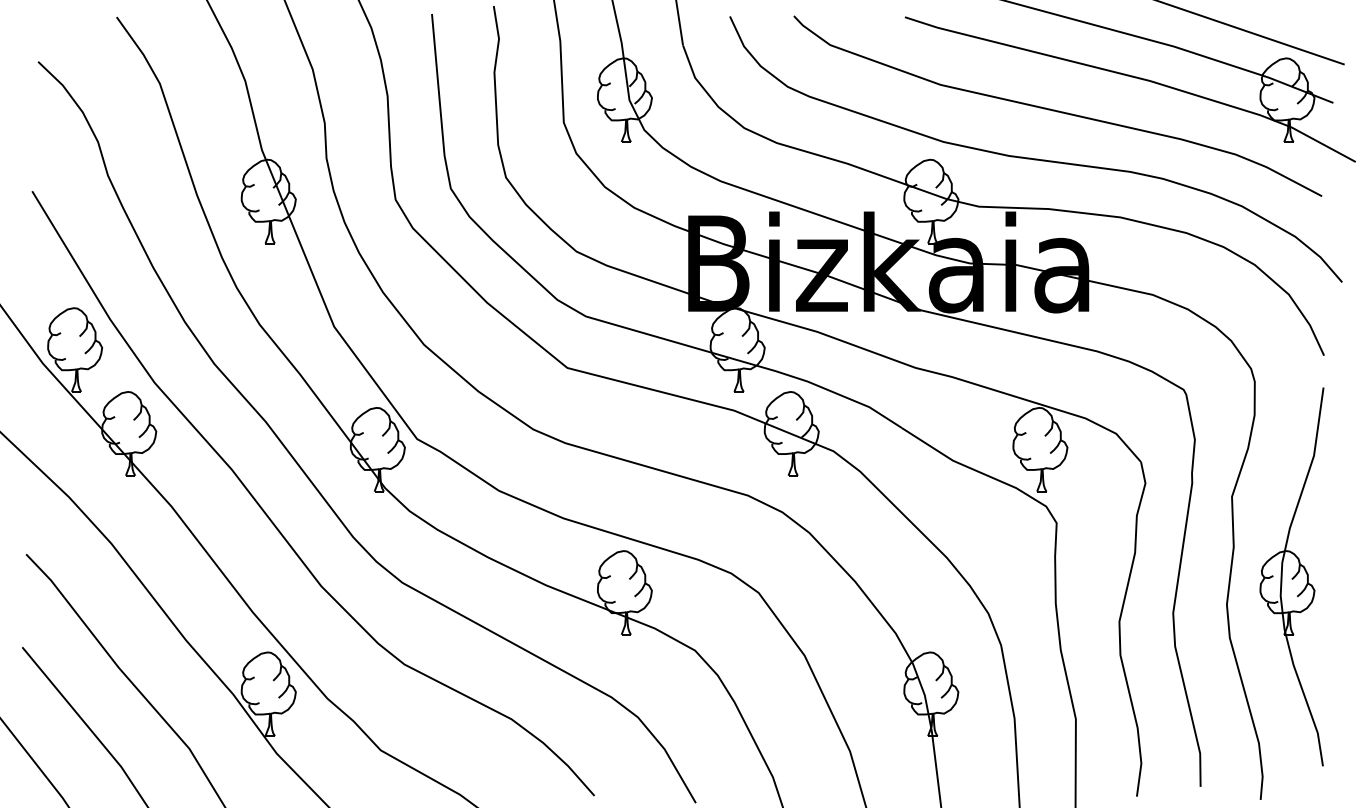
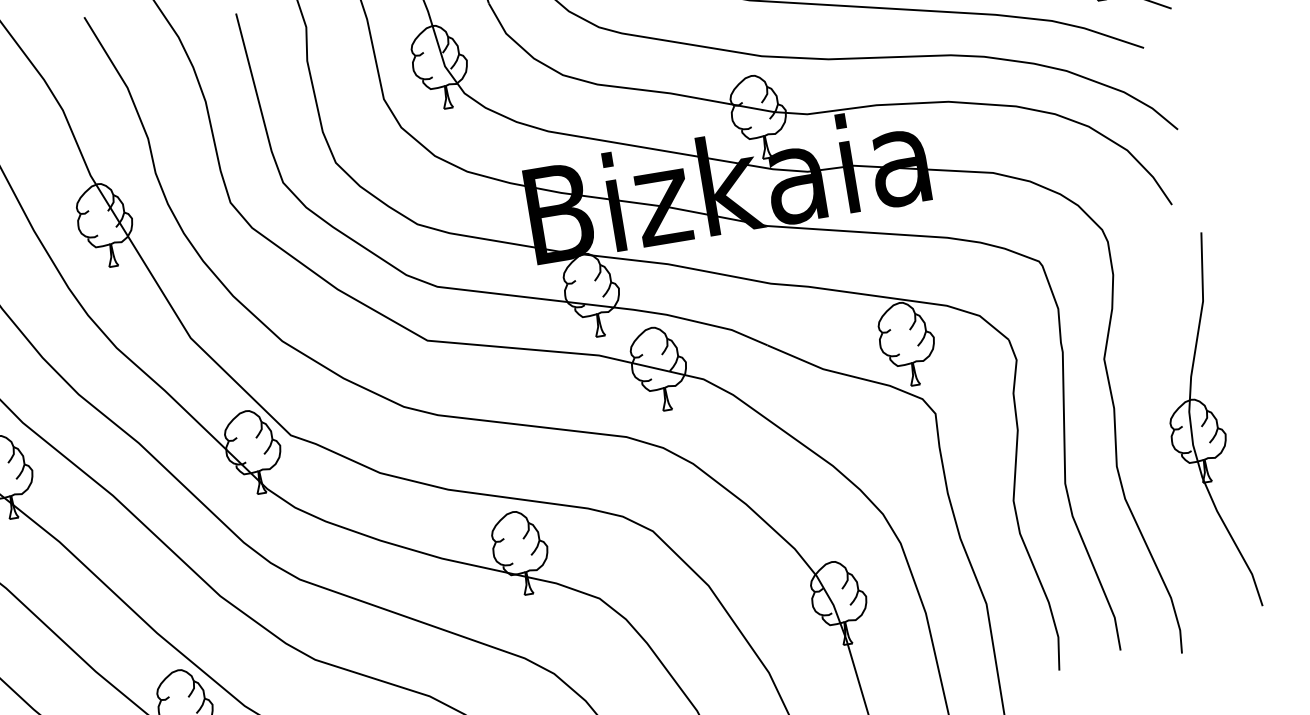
part: (1291, 576) -> (1200, 424), moved

